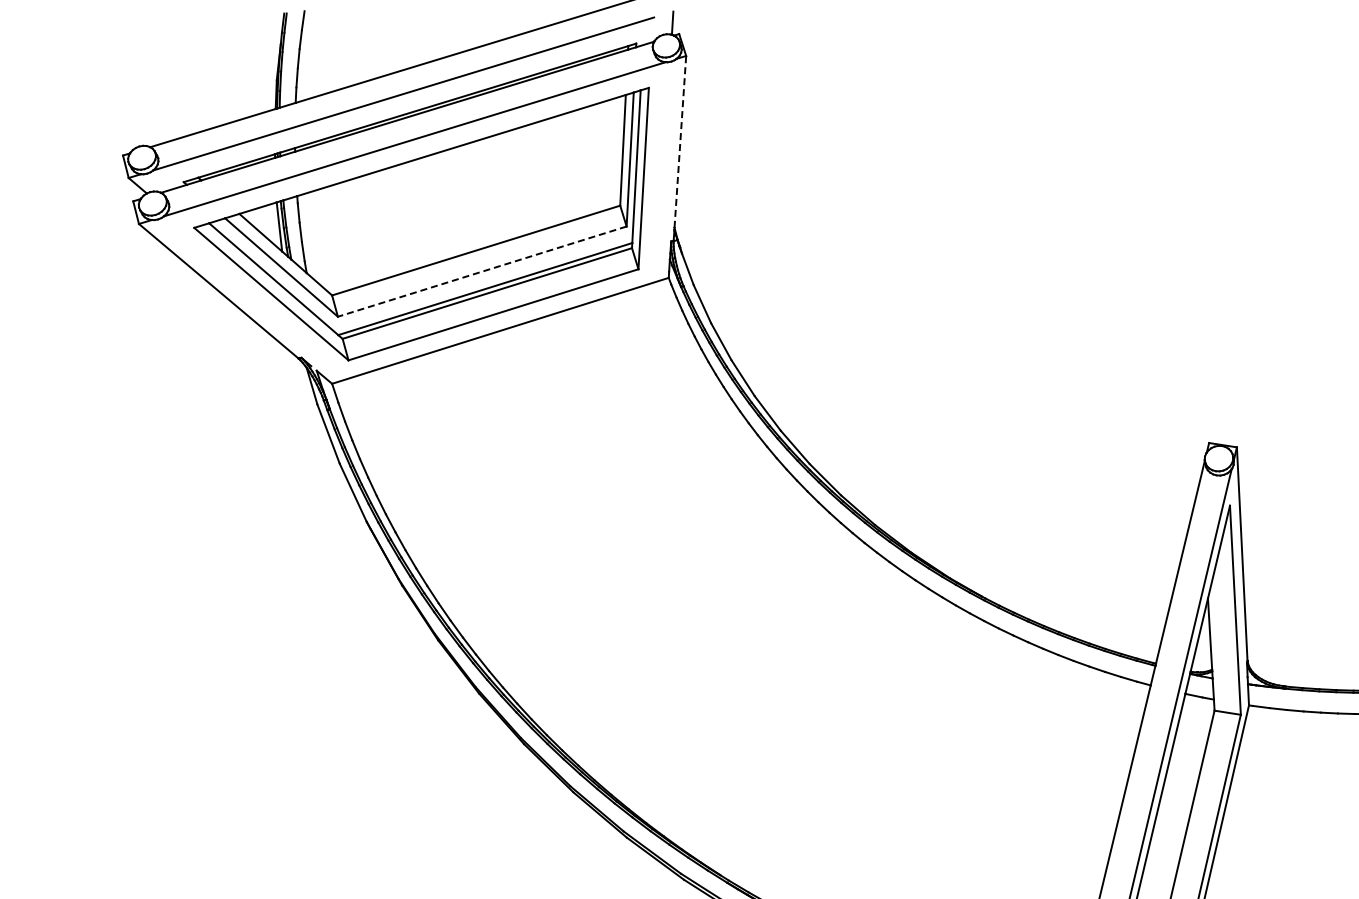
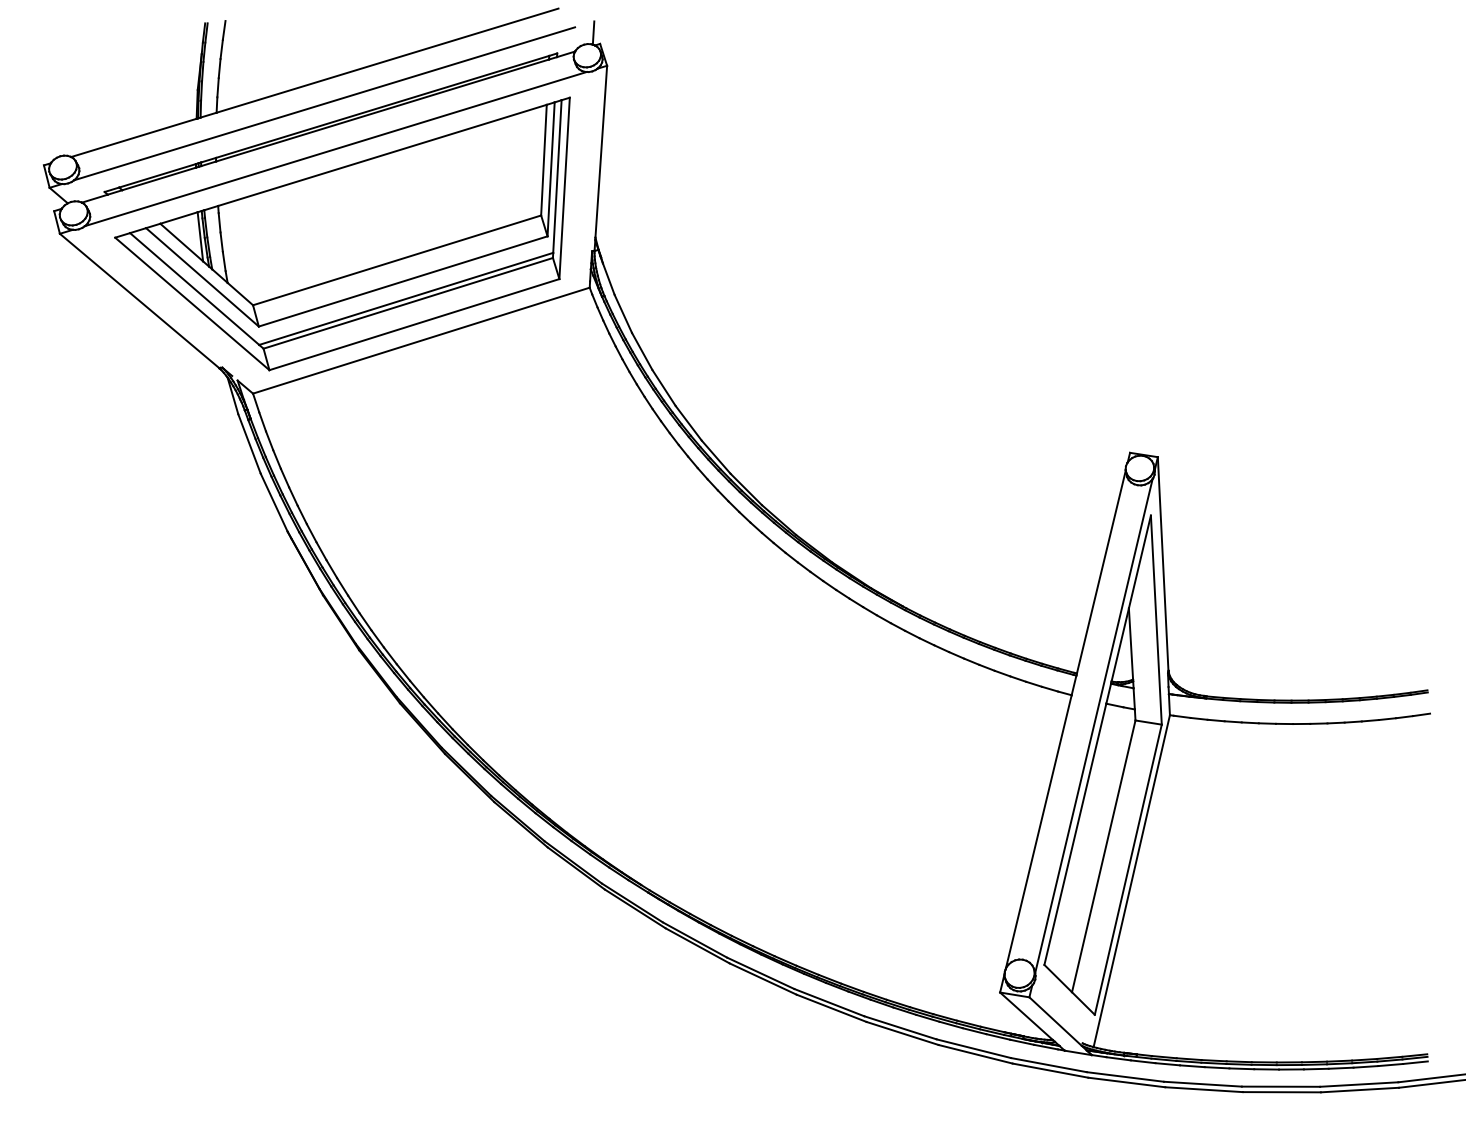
line: (680, 141) -> (601, 151), dashed -> solid
line: (481, 271) -> (402, 281), dashed -> solid

